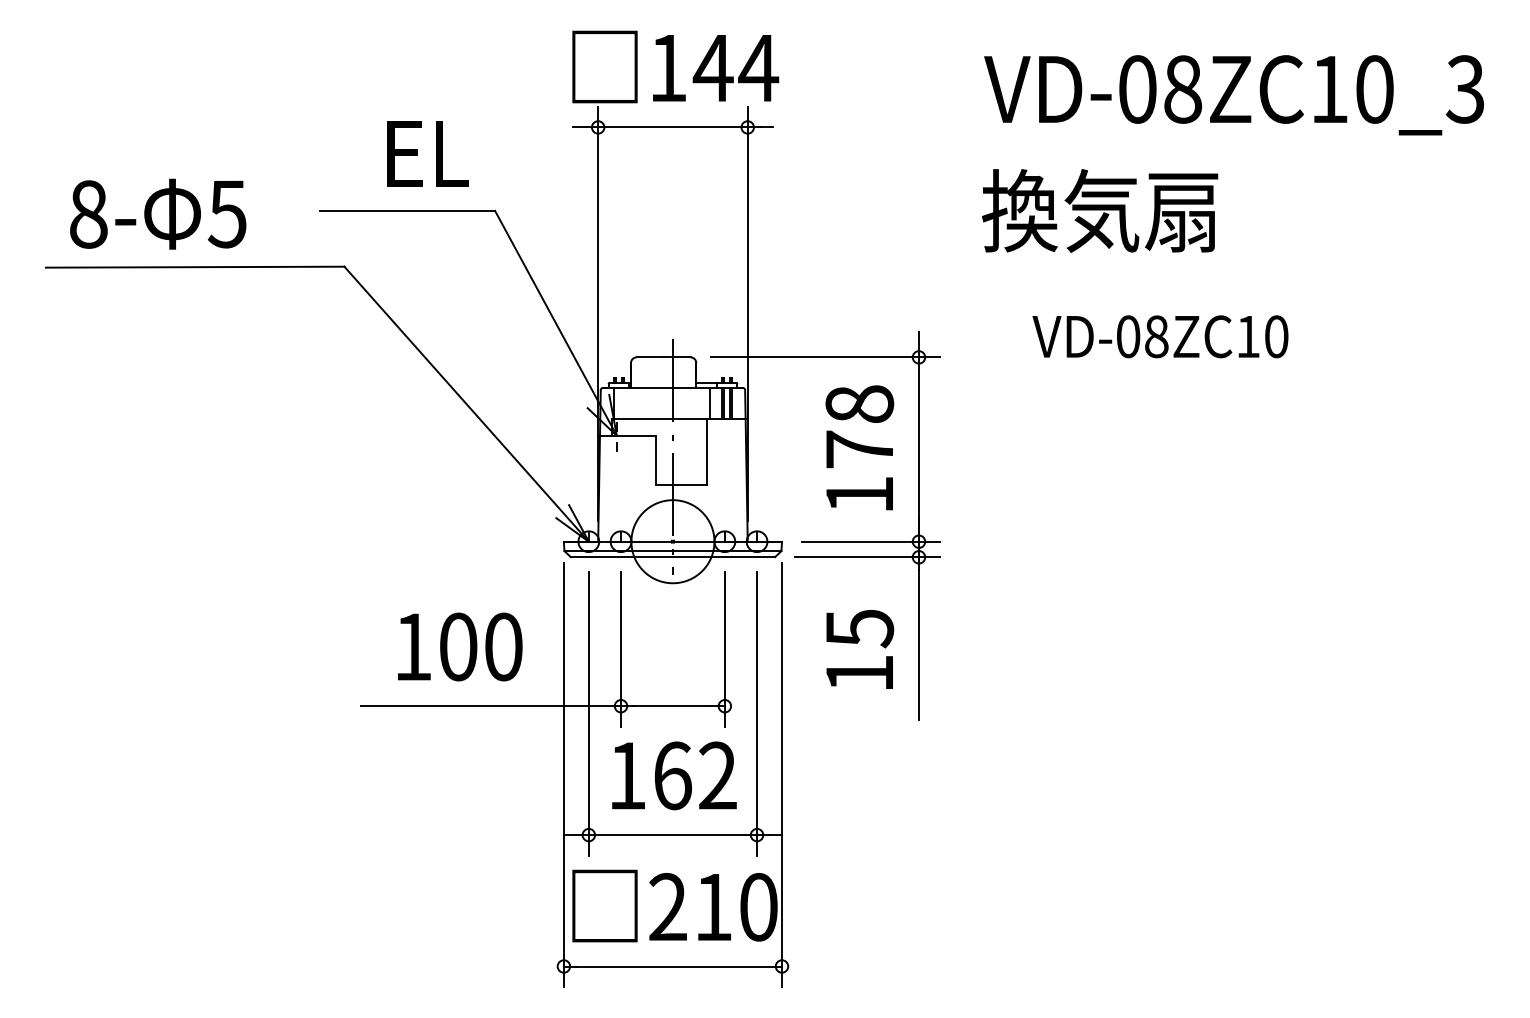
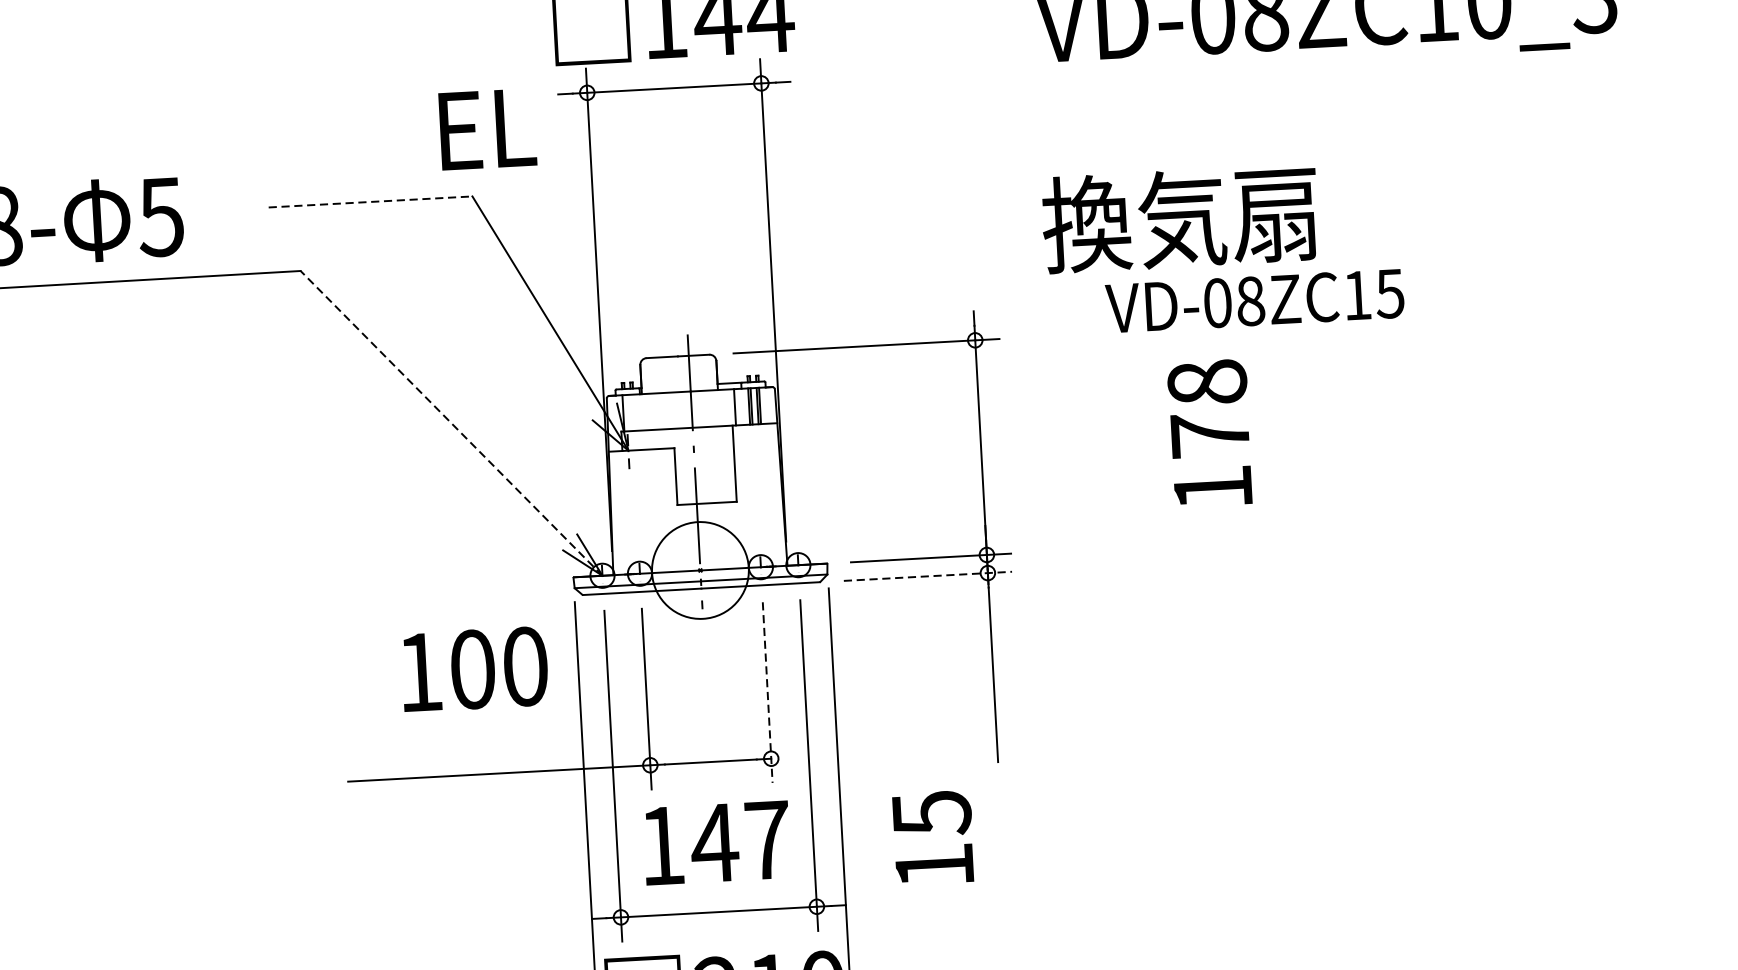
text: (427, 153) -> (486, 128), moved
line: (408, 210) -> (371, 201), solid -> dashed
text: (1100, 210) -> (1180, 218), moved
text: (1276, 336) -> (1390, 293), VD-08ZC10 -> VD-08ZC15
line: (466, 404) -> (451, 423), solid -> dashed
text: (859, 447) -> (1209, 432), moved
line: (868, 557) -> (929, 576), solid -> dashed
text: (460, 646) -> (475, 668), moved
line: (724, 649) -> (767, 692), solid -> dashed
text: (860, 649) -> (933, 837), moved
text: (694, 775) -> (740, 841), 162 -> 147

